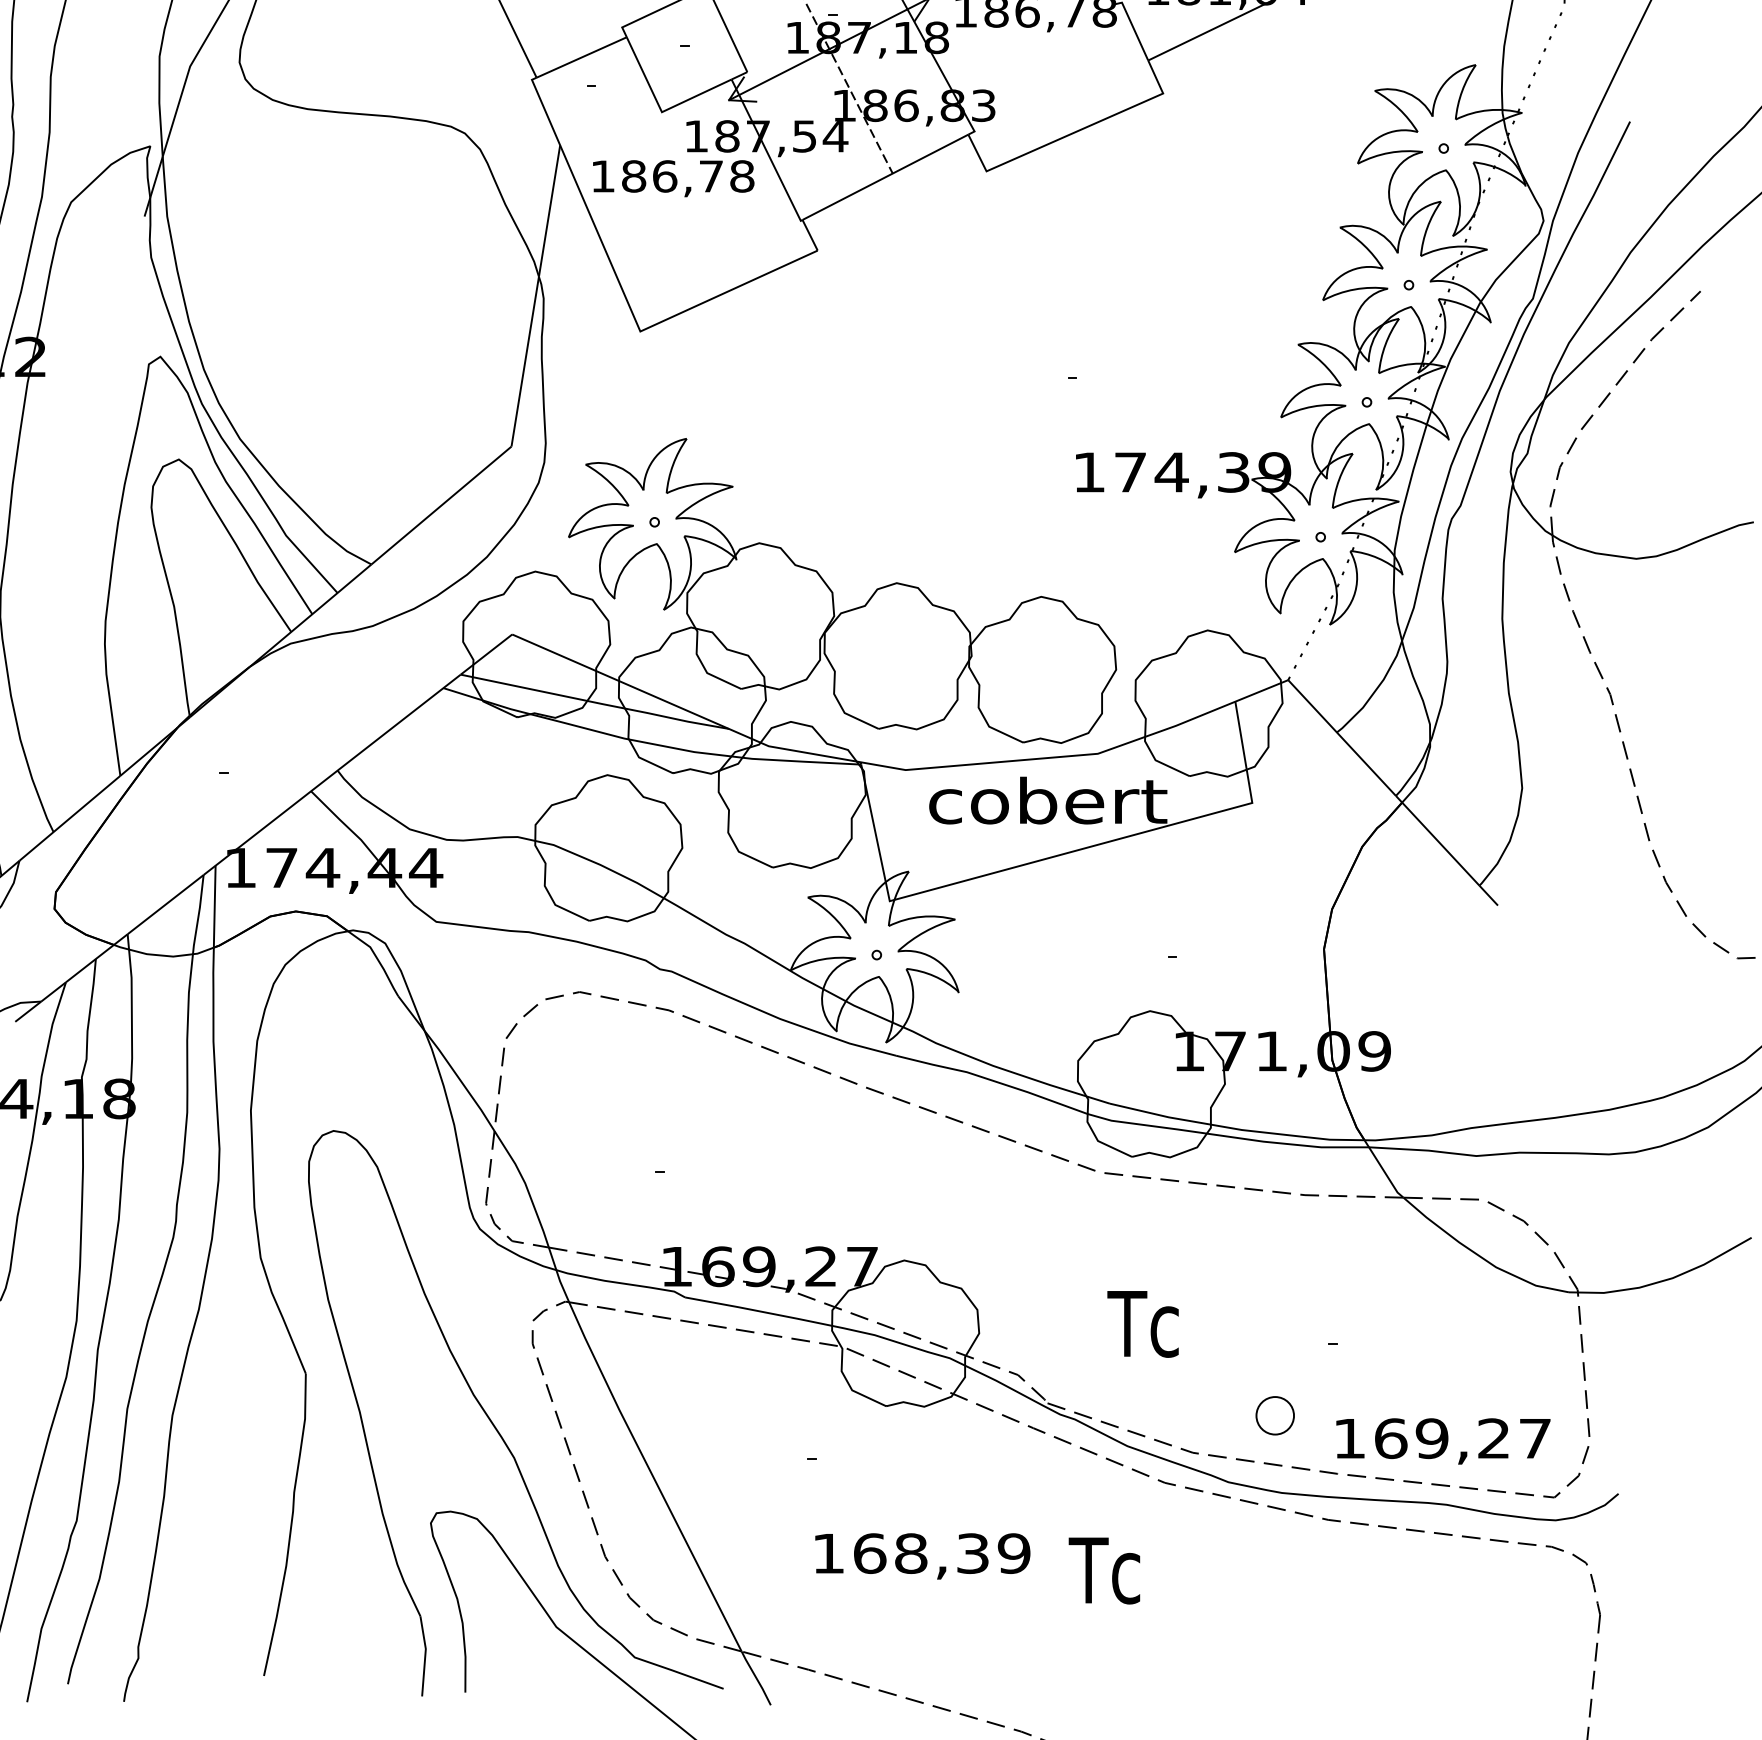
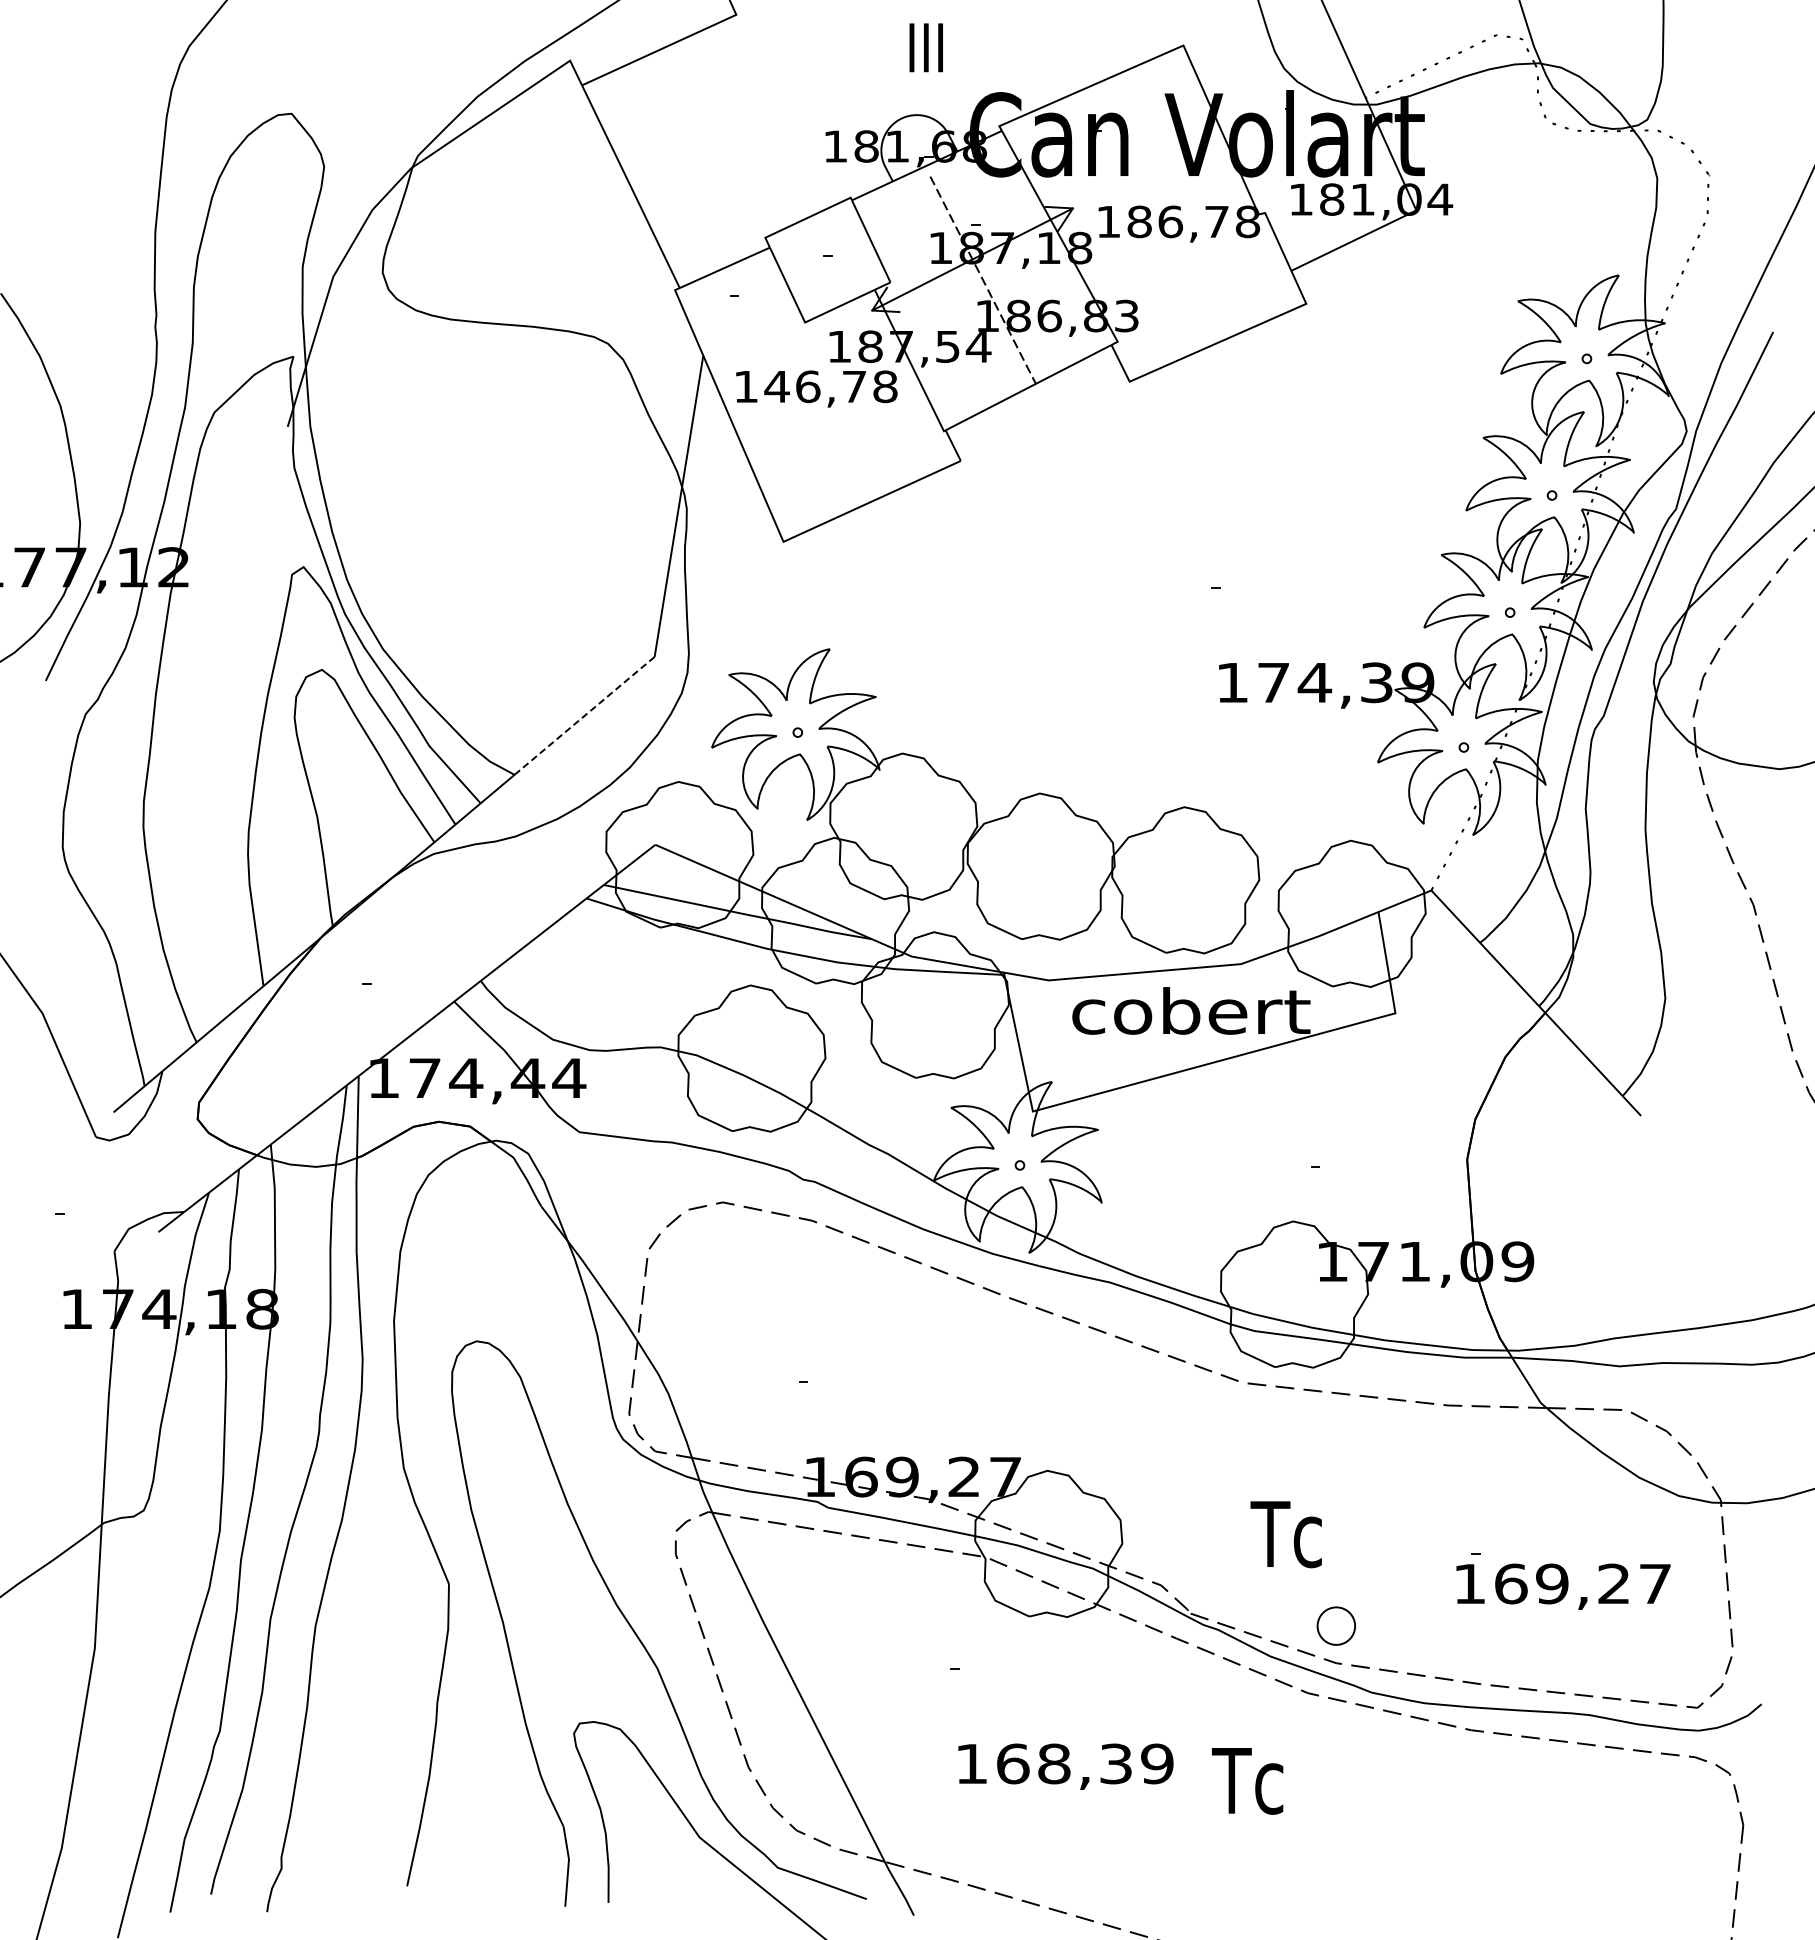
text: (633, 176) -> (776, 386), 186,78 -> 146,78
line: (441, 505) -> (584, 715), solid -> dashed
part: (1274, 1415) -> (1335, 1625), moved
text: (1443, 1441) -> (1563, 1586), moved

